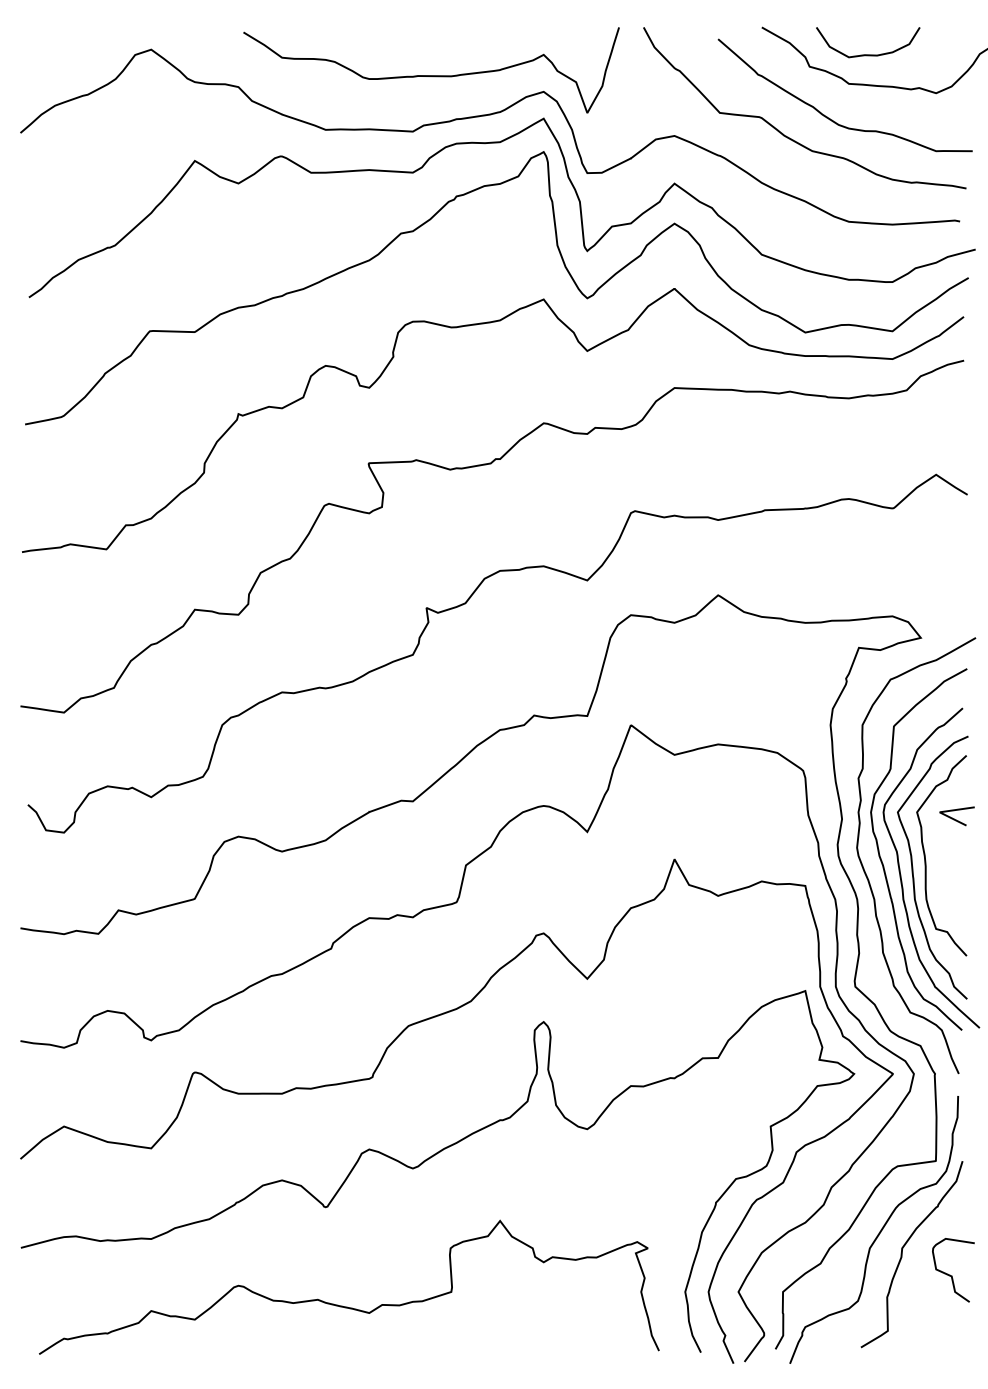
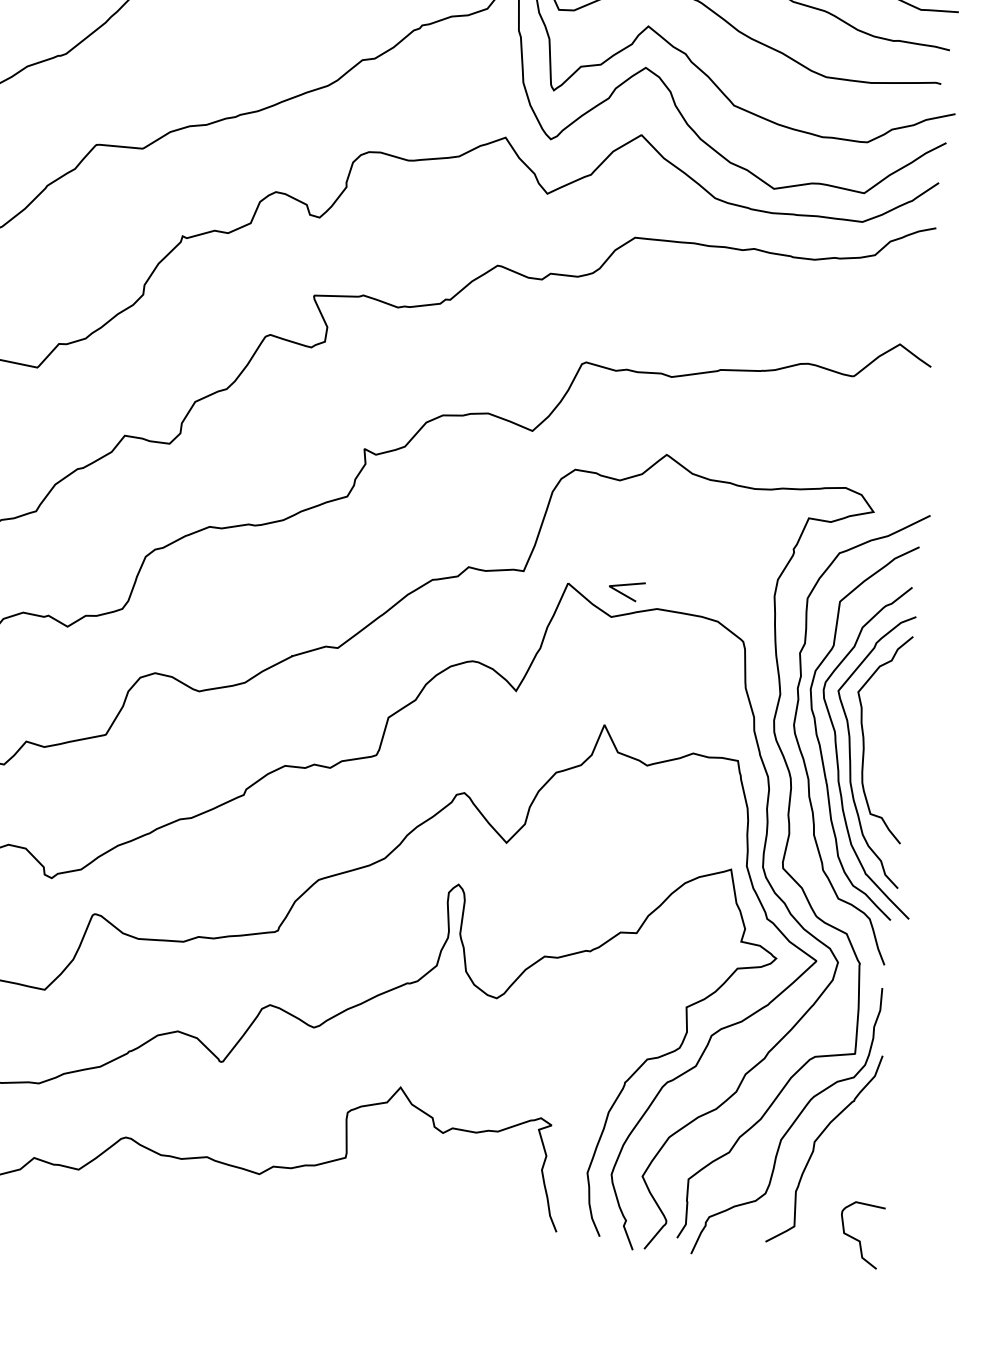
line: (954, 818) -> (624, 593), moved
curve: (950, 1274) -> (858, 1239), moved

